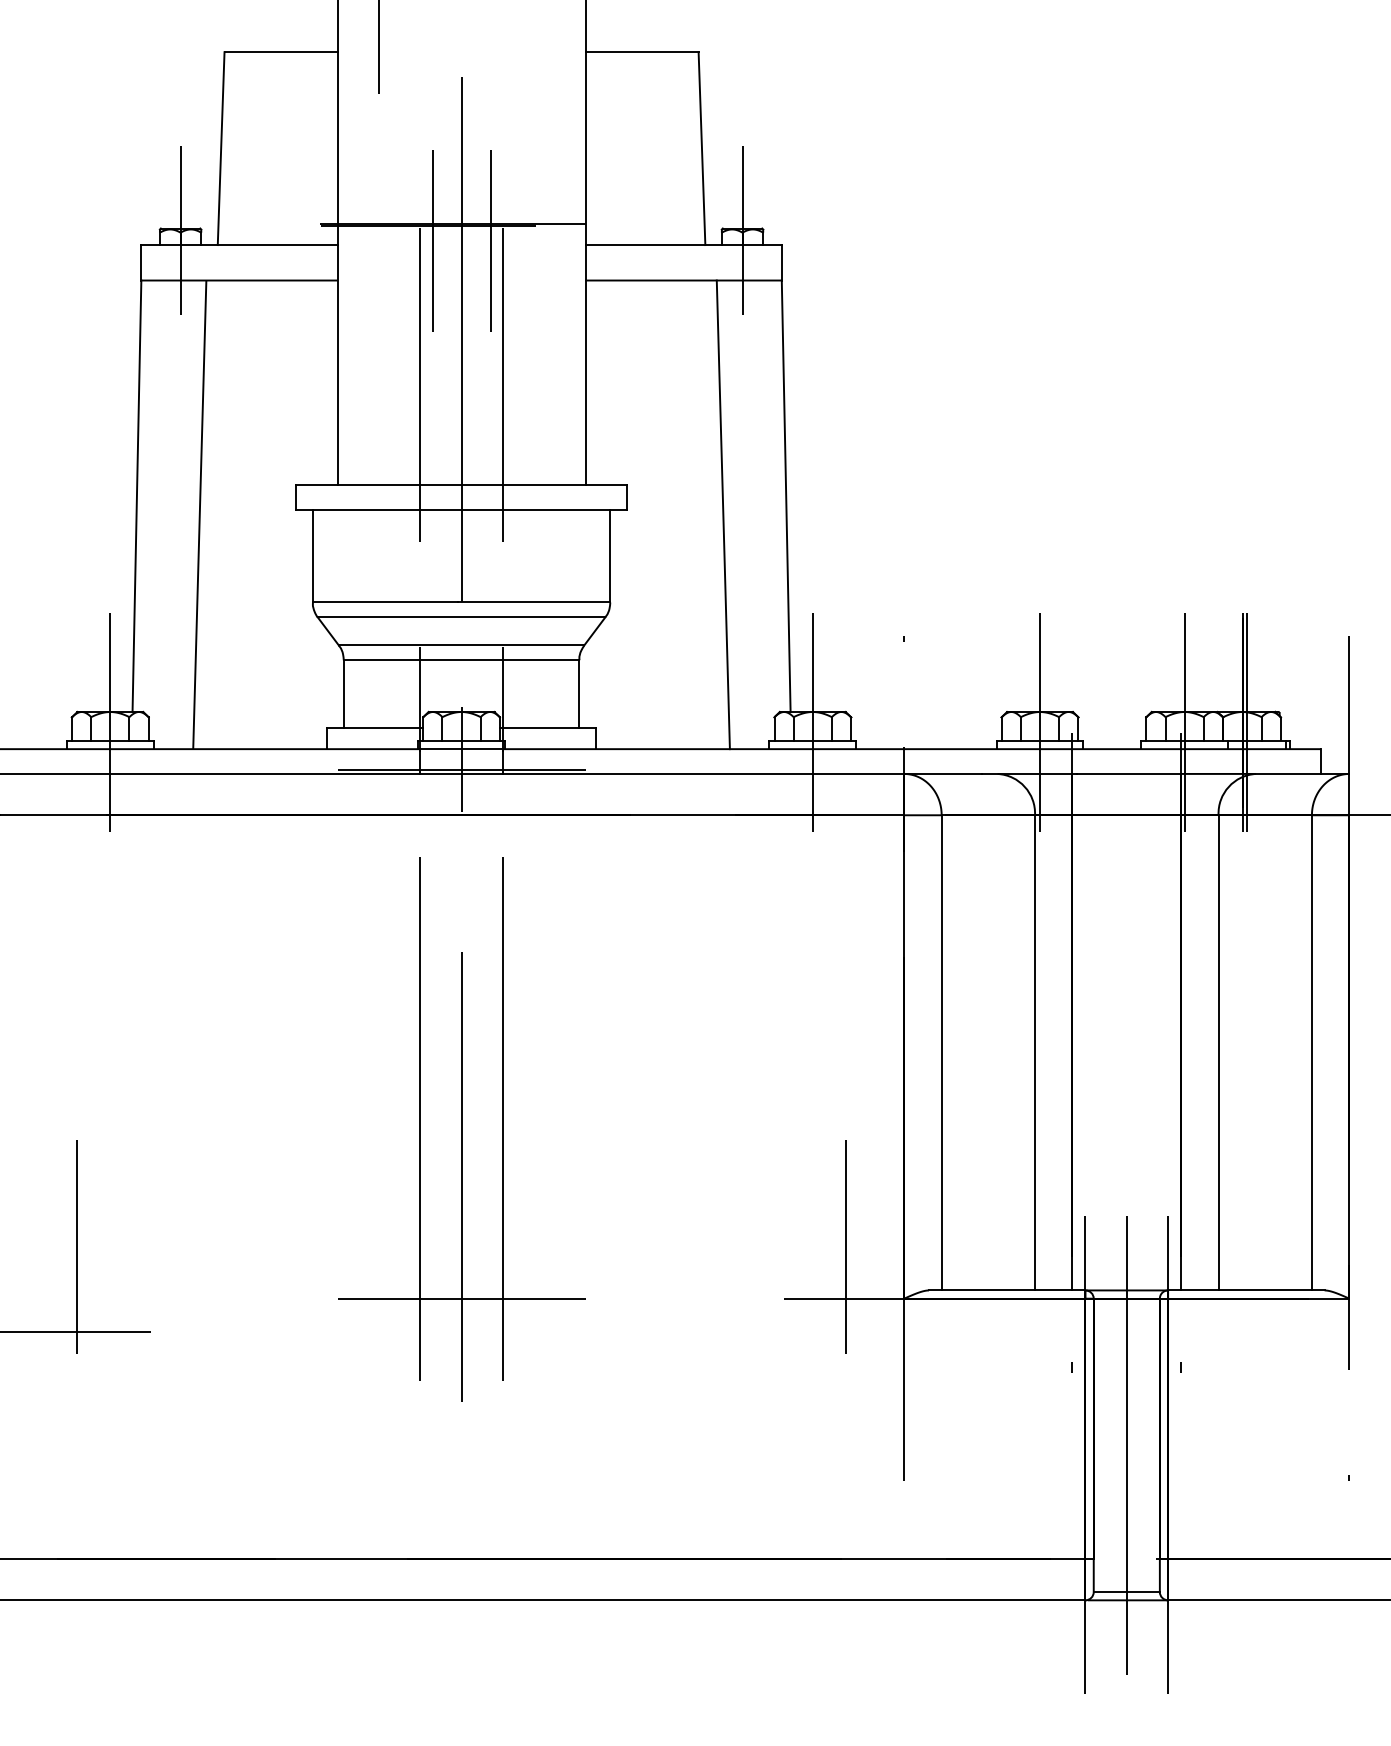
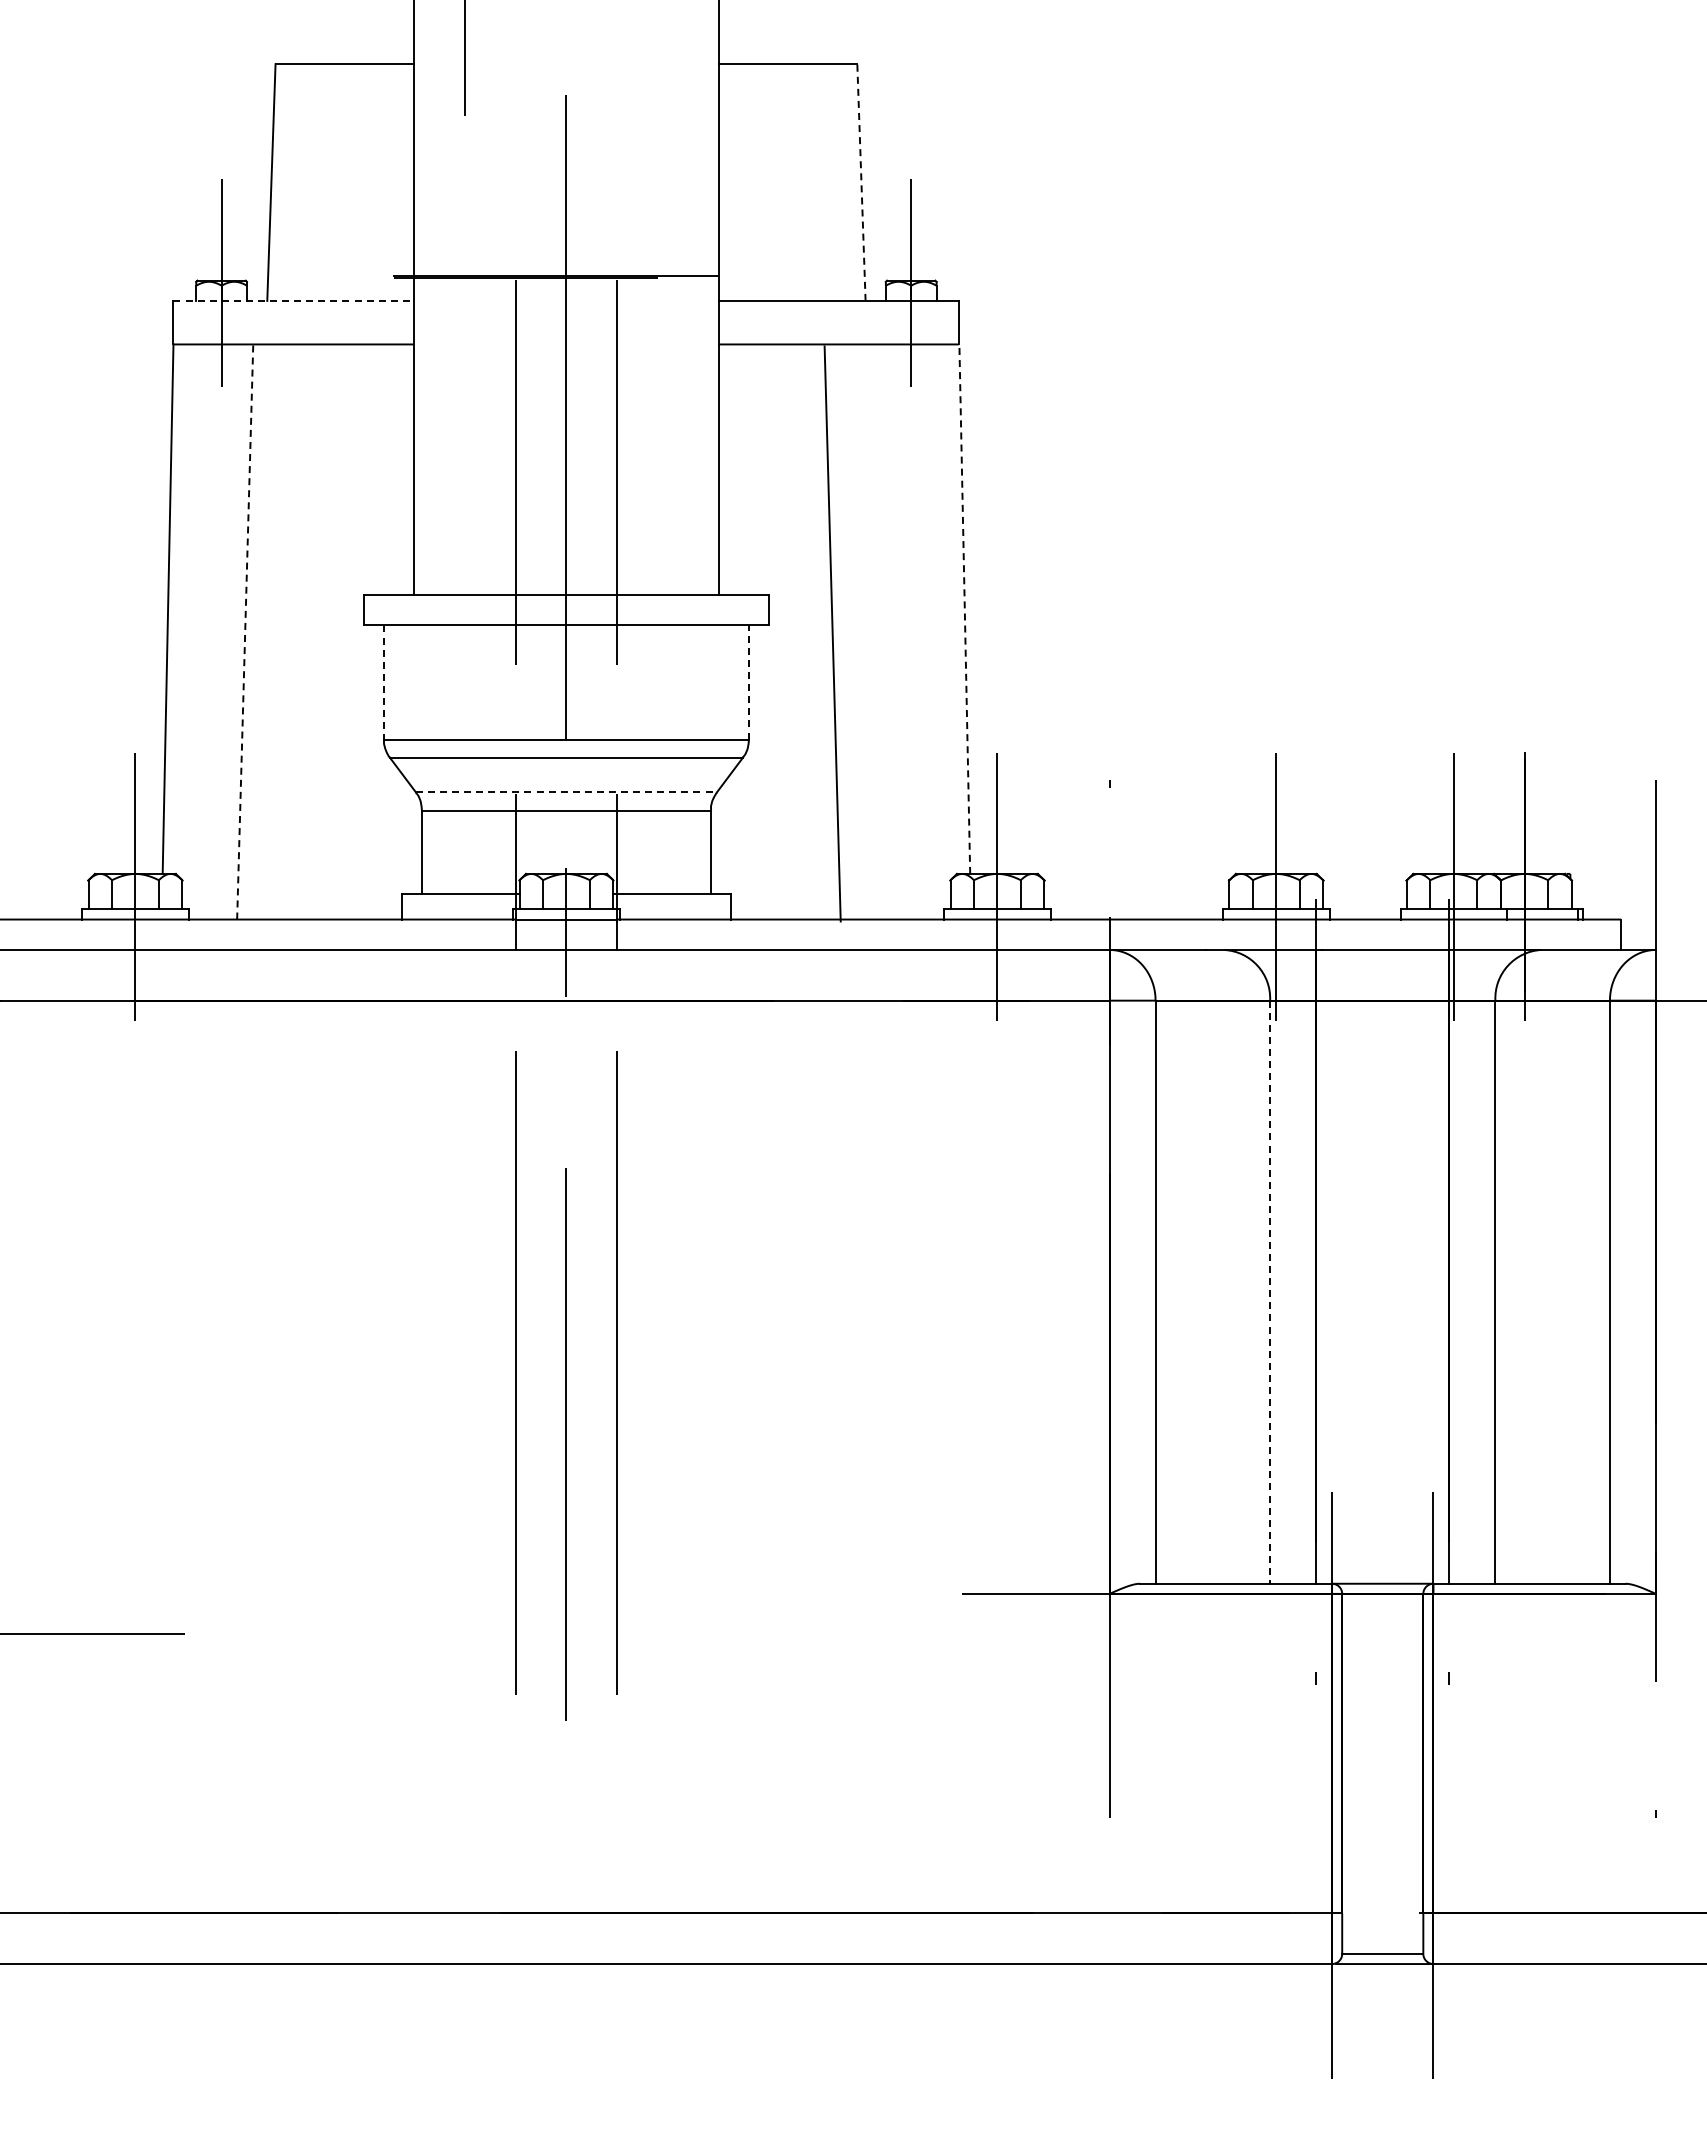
line: (702, 148) -> (861, 182), solid -> dashed
line: (432, 240) -> (530, 295), removed
line: (490, 240) -> (601, 295), removed
line: (239, 244) -> (294, 300), solid -> dashed
line: (785, 496) -> (964, 609), solid -> dashed
line: (200, 514) -> (245, 631), solid -> dashed
line: (723, 514) -> (832, 633), moved
line: (609, 555) -> (748, 681), solid -> dashed
line: (312, 556) -> (383, 682), solid -> dashed
line: (461, 645) -> (566, 792), solid -> dashed
line: (1246, 722) -> (1529, 886), removed
line: (461, 769) -> (566, 944), removed
line: (1035, 1053) -> (1270, 1292), solid -> dashed
line: (76, 1247) -> (94, 1530), removed
line: (845, 1247) -> (1037, 1530), removed
line: (461, 1298) -> (566, 1593), removed
line: (1126, 1445) -> (1382, 1773), removed

